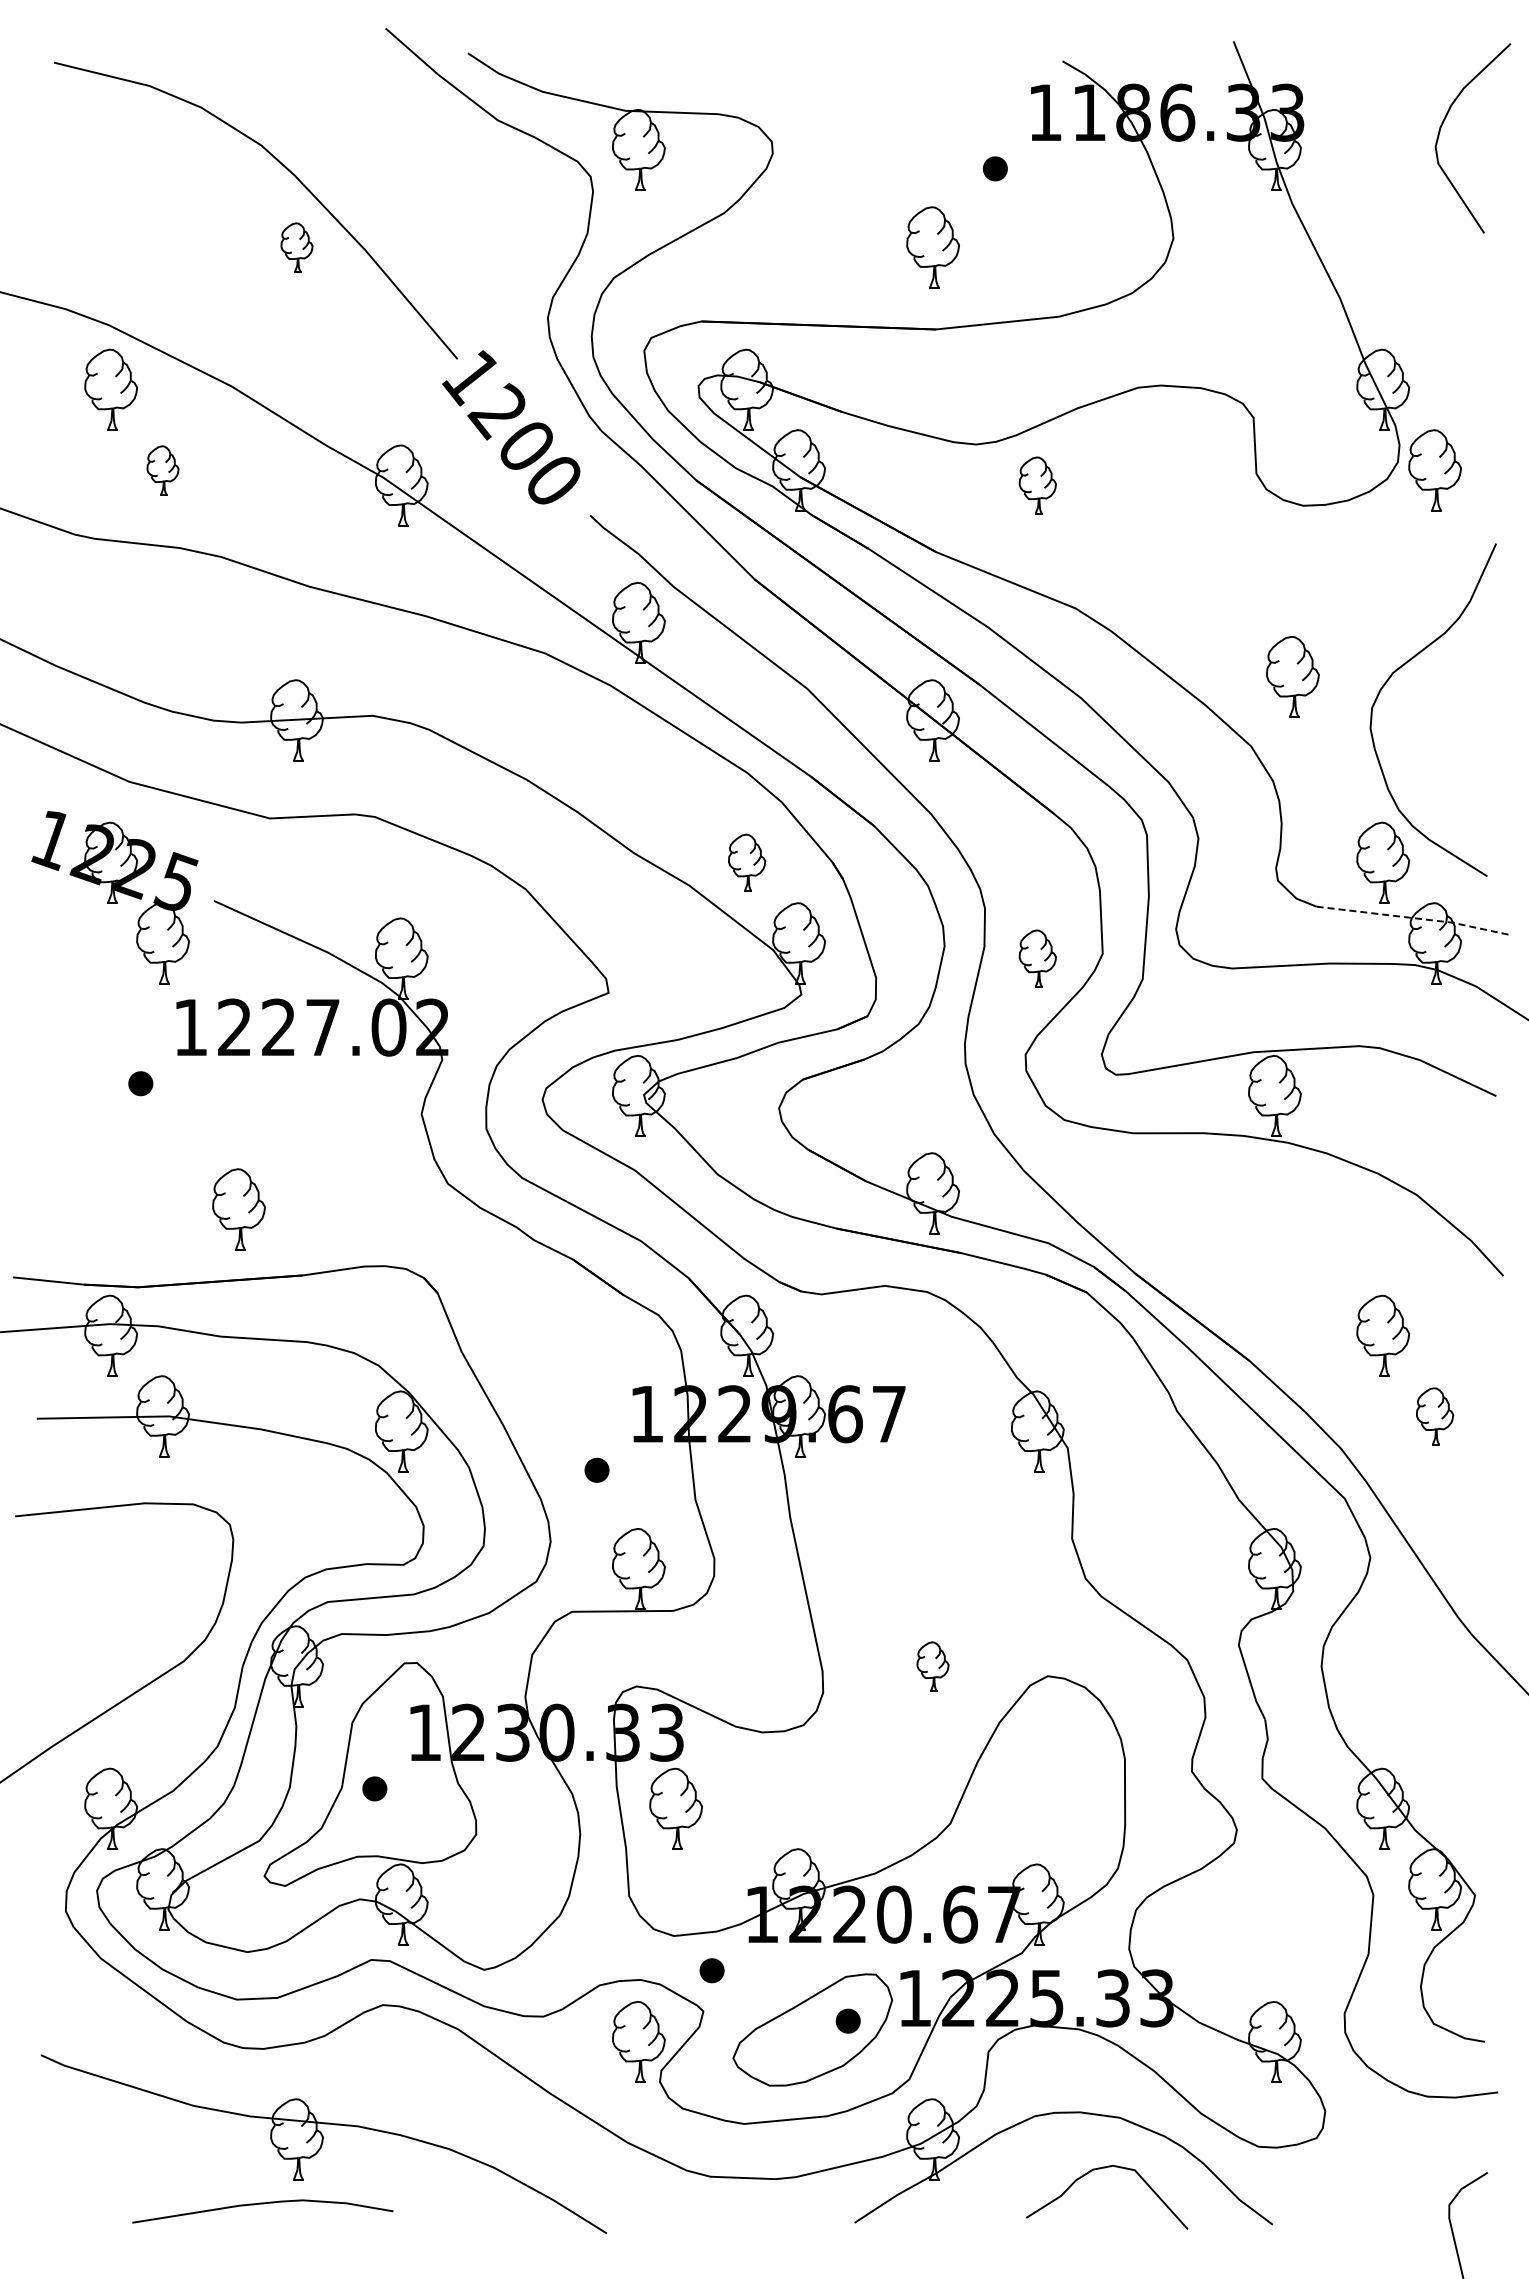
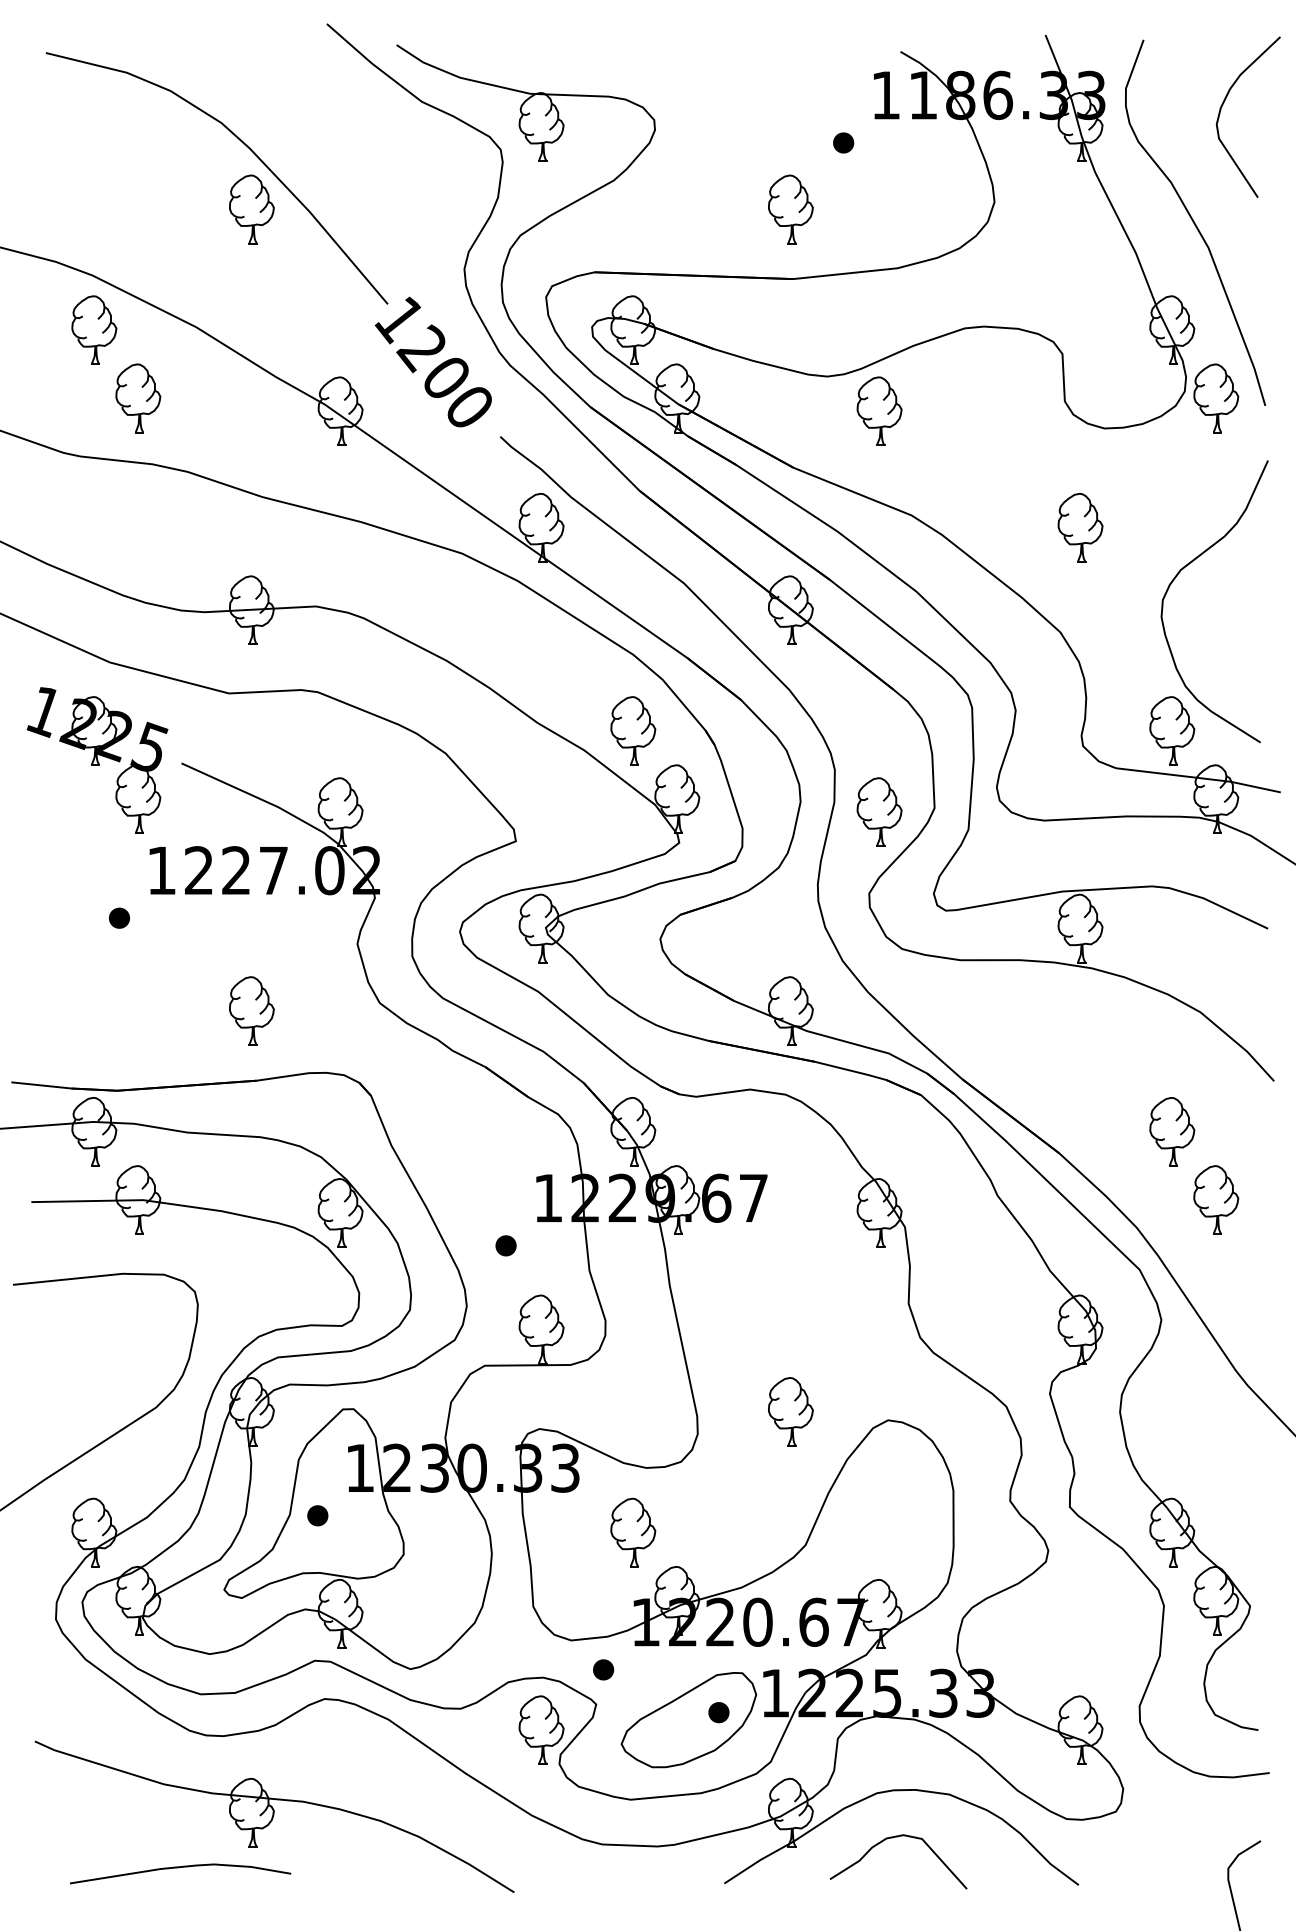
part: (296, 247) -> (251, 209), size x1.67
curve: (1410, 263) -> (1195, 223), added
part: (162, 470) -> (137, 398), size x1.67
part: (1037, 485) -> (879, 411), size x1.43
part: (1292, 676) -> (1080, 527), moved
part: (746, 862) -> (632, 730), size x1.43
line: (1415, 918) -> (1199, 778), dashed -> solid
part: (1037, 958) -> (879, 812), size x1.43
part: (238, 1209) -> (251, 1011), moved
part: (1434, 1416) -> (1215, 1200), size x1.43
part: (932, 1666) -> (790, 1412), size x1.67
part: (675, 1808) -> (632, 1532), moved
curve: (1100, 2169) -> (892, 1838), moved
curve: (262, 2204) -> (180, 1867), moved

